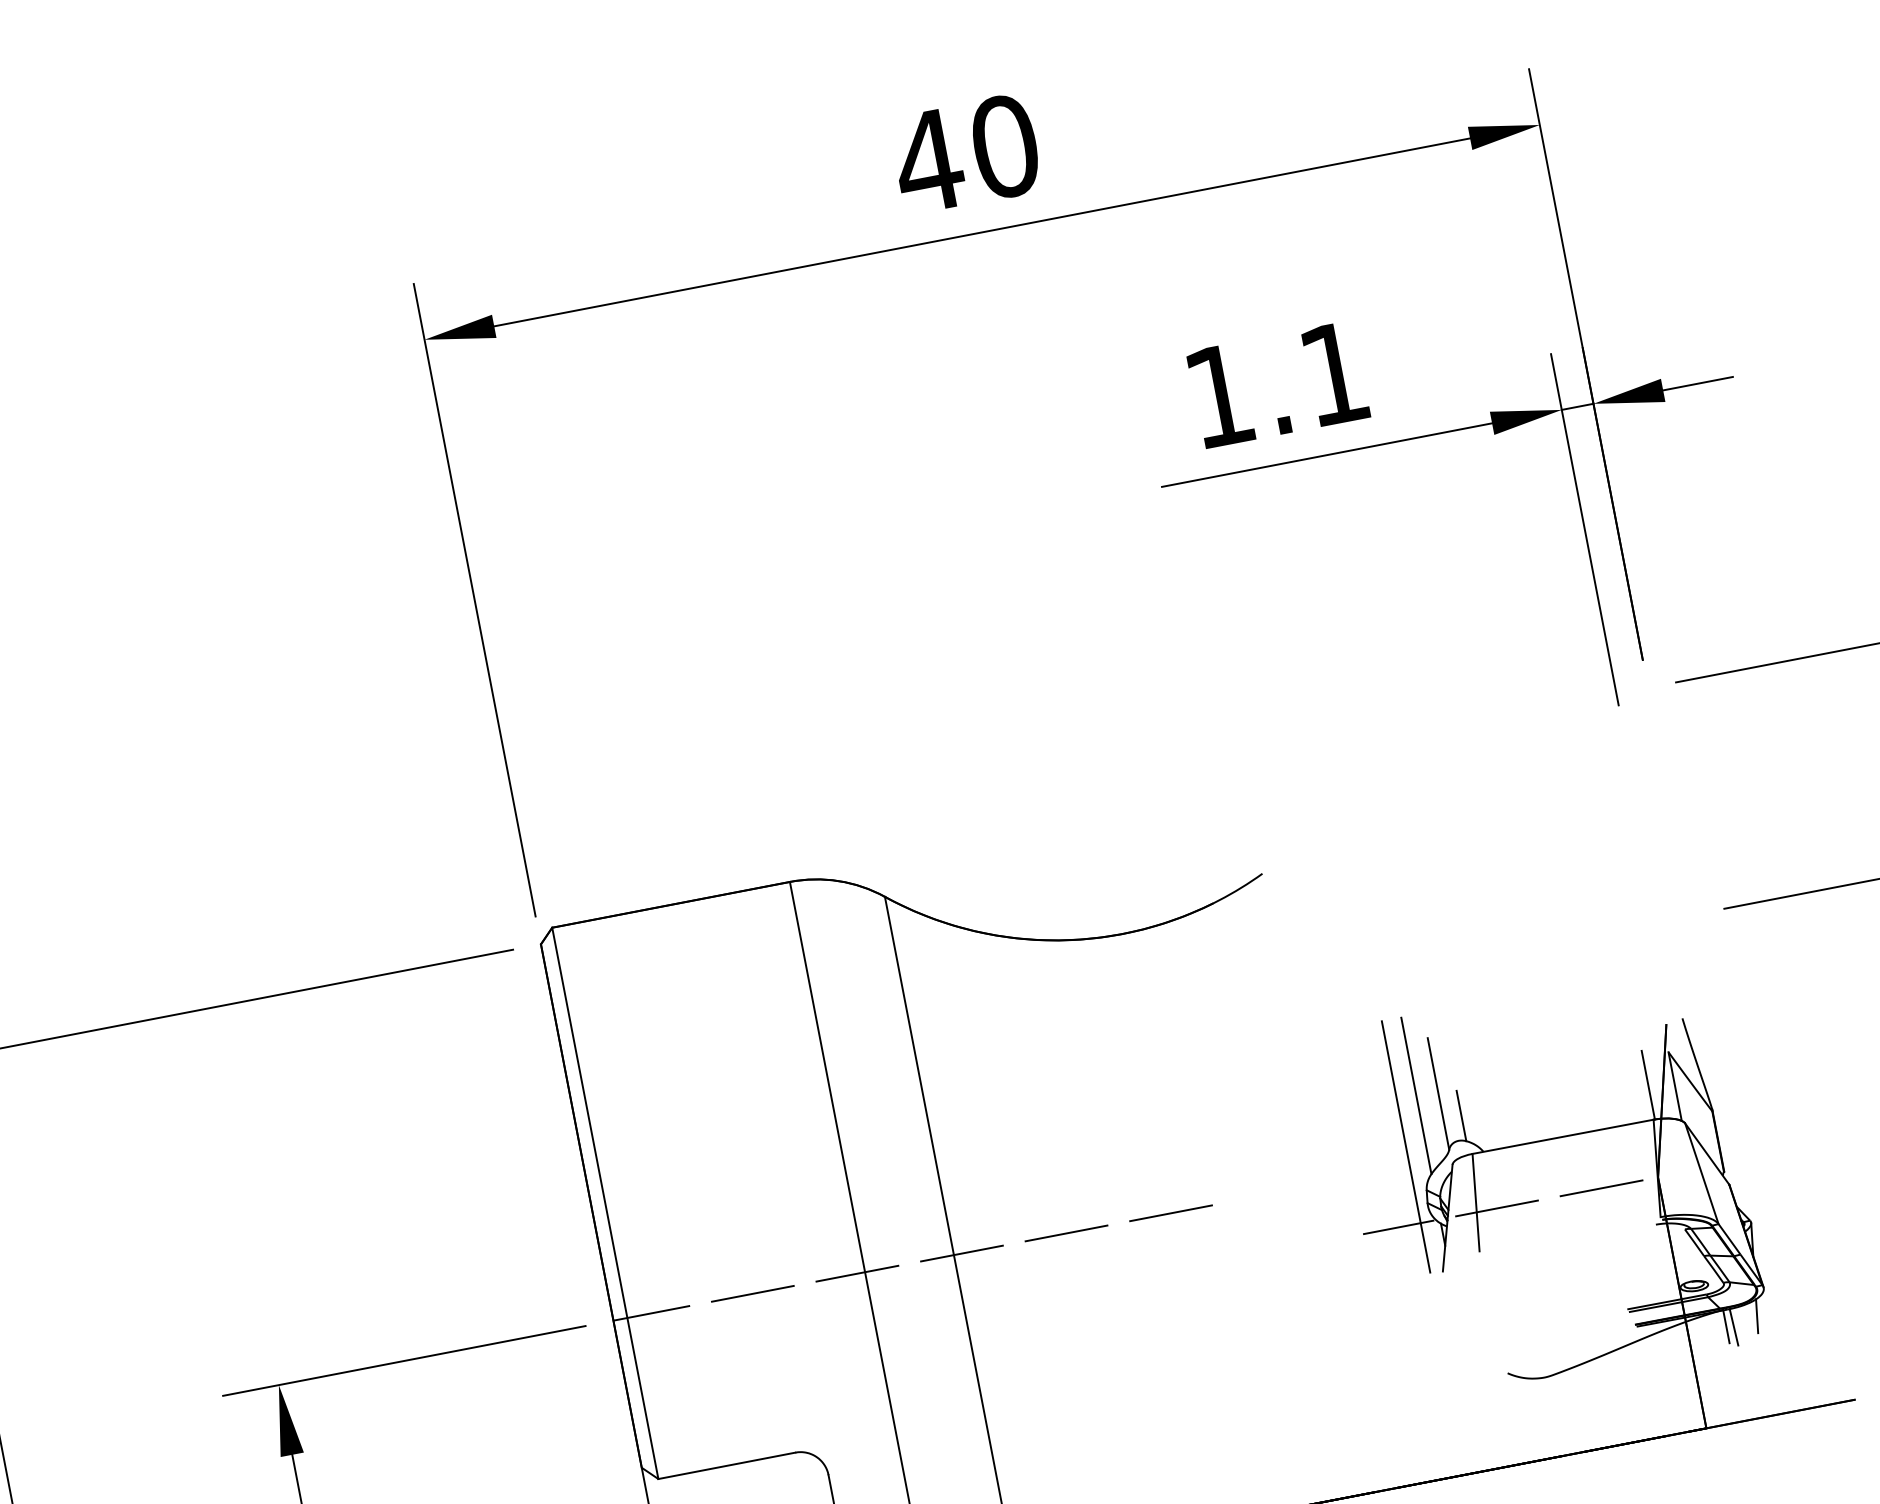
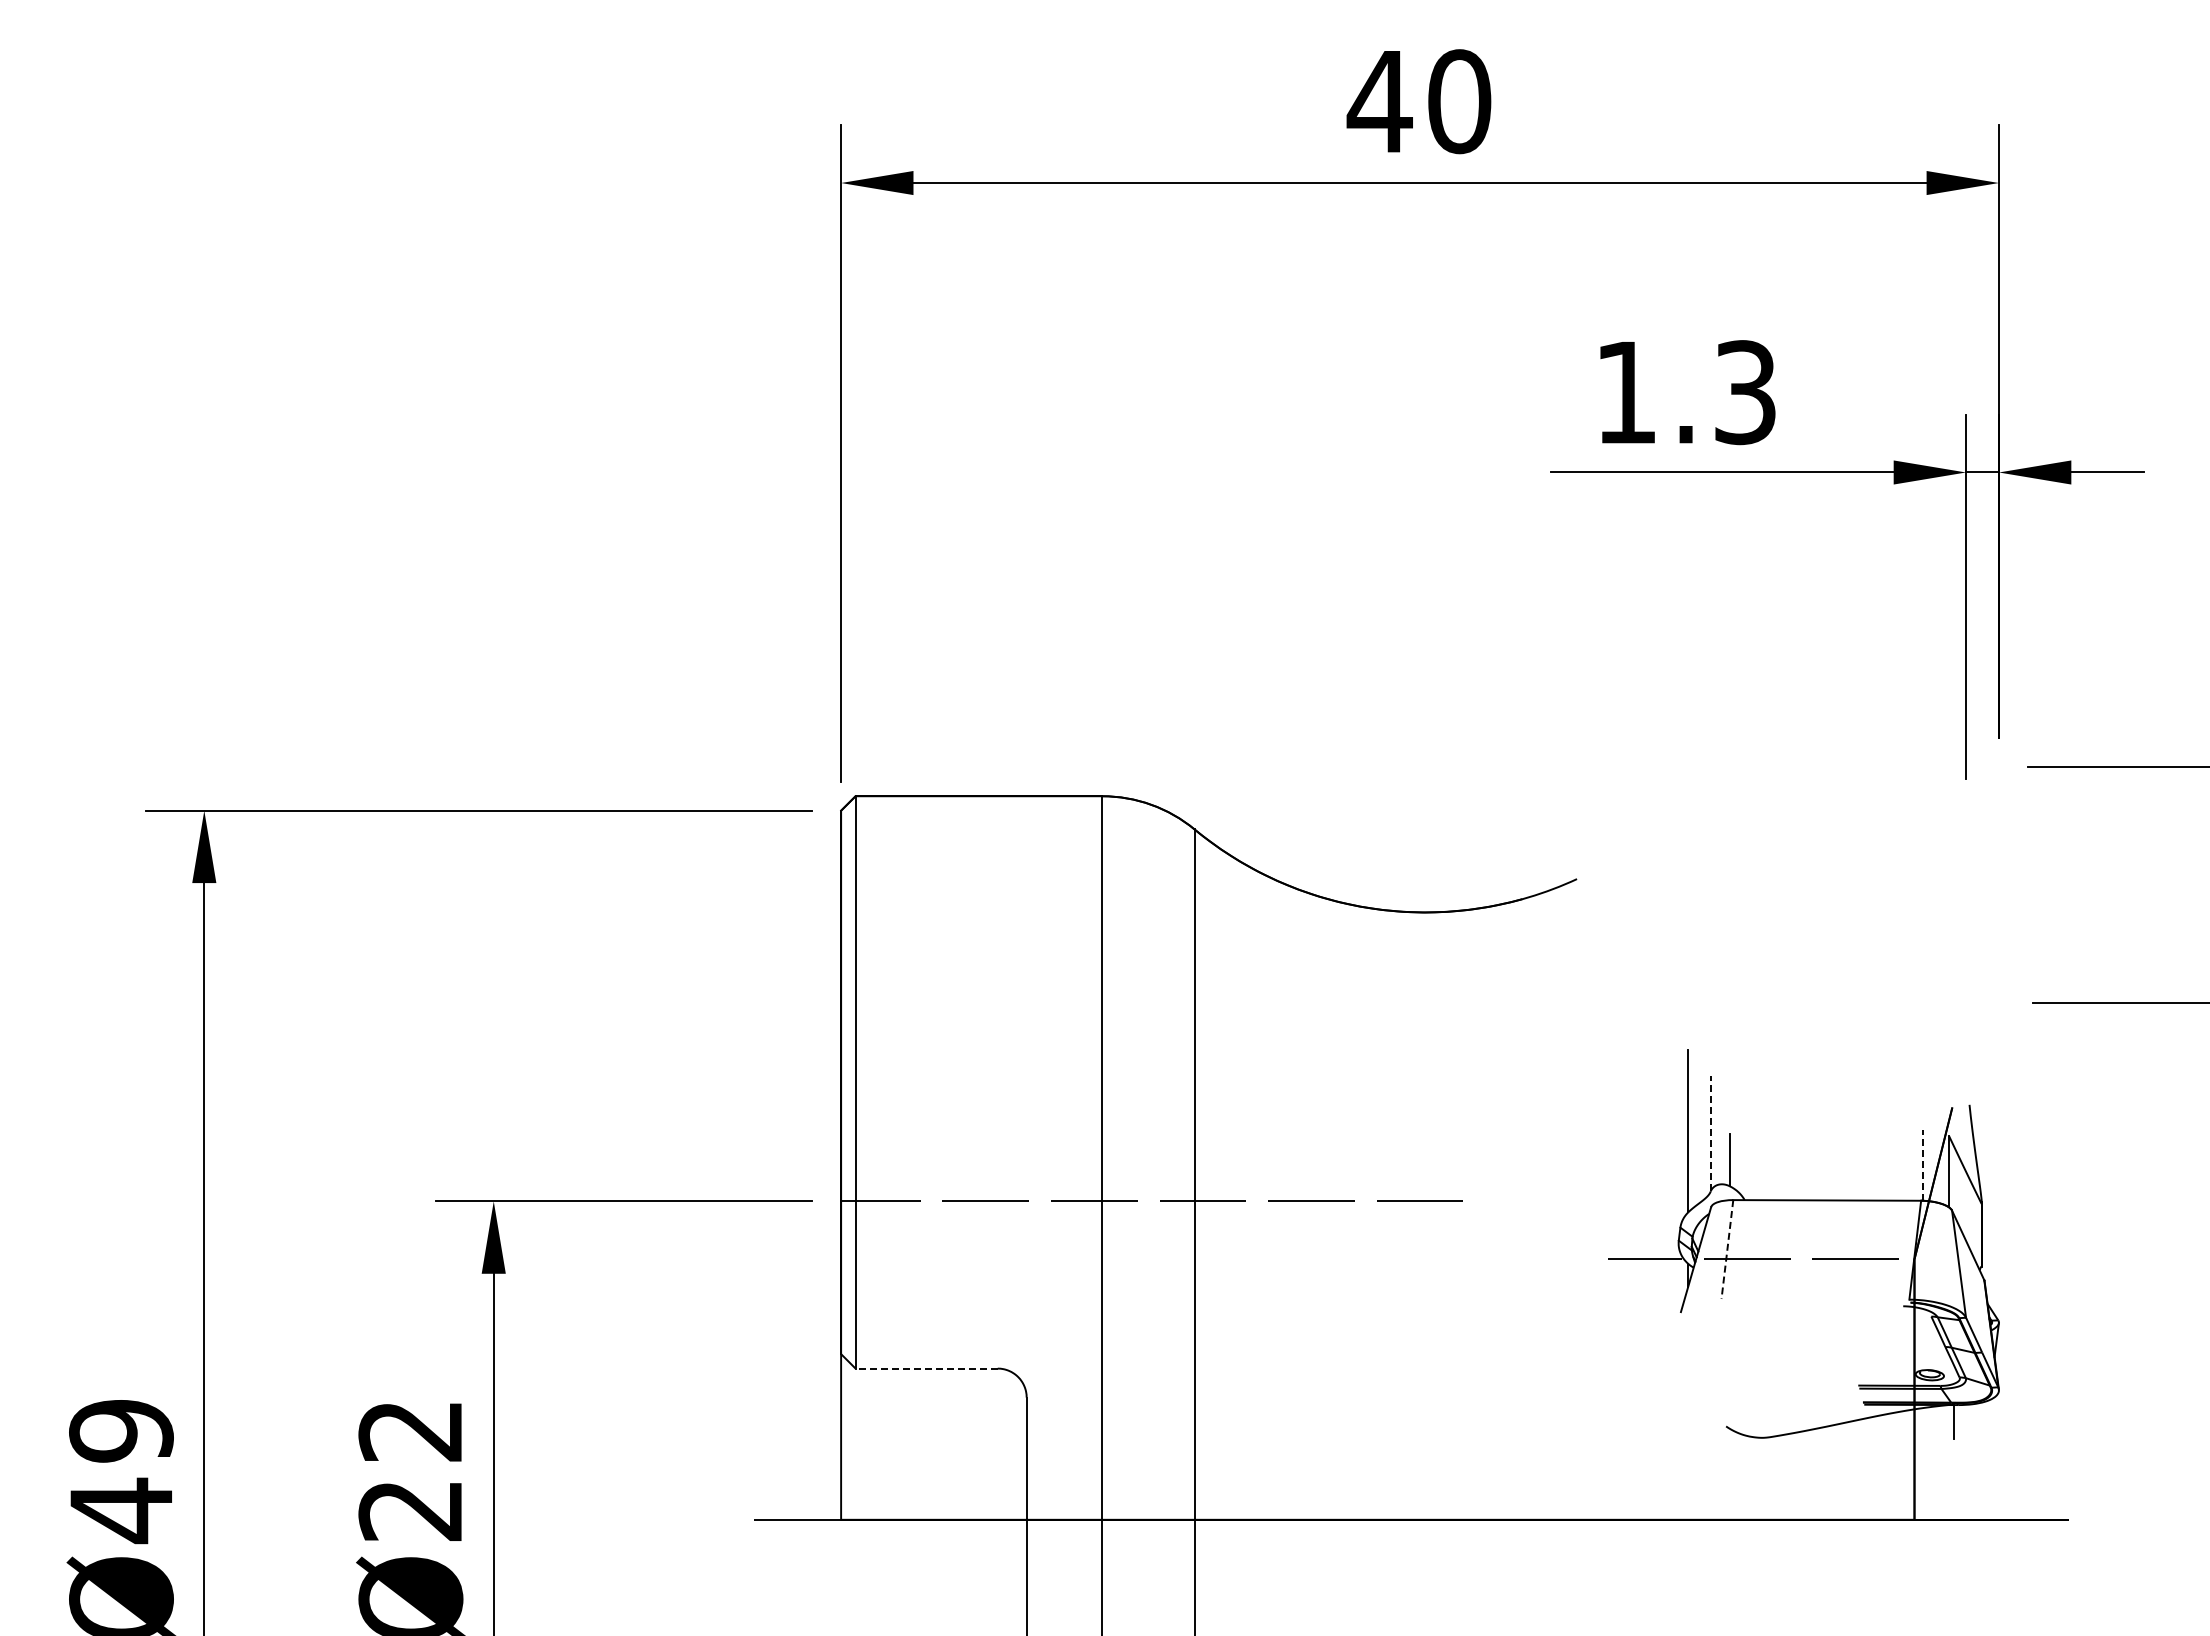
text: (1334, 373) -> (1745, 392), 1.1 -> 1.3
line: (1648, 1085) -> (1922, 1165), solid -> dashed
line: (1438, 1094) -> (1710, 1133), solid -> dashed
line: (1406, 1146) -> (1668, 1179), removed
line: (1476, 1202) -> (1727, 1249), solid -> dashed
line: (1756, 1316) -> (1986, 1417), removed
line: (1733, 1326) -> (1961, 1423), removed
line: (726, 1465) -> (926, 1368), solid -> dashed

